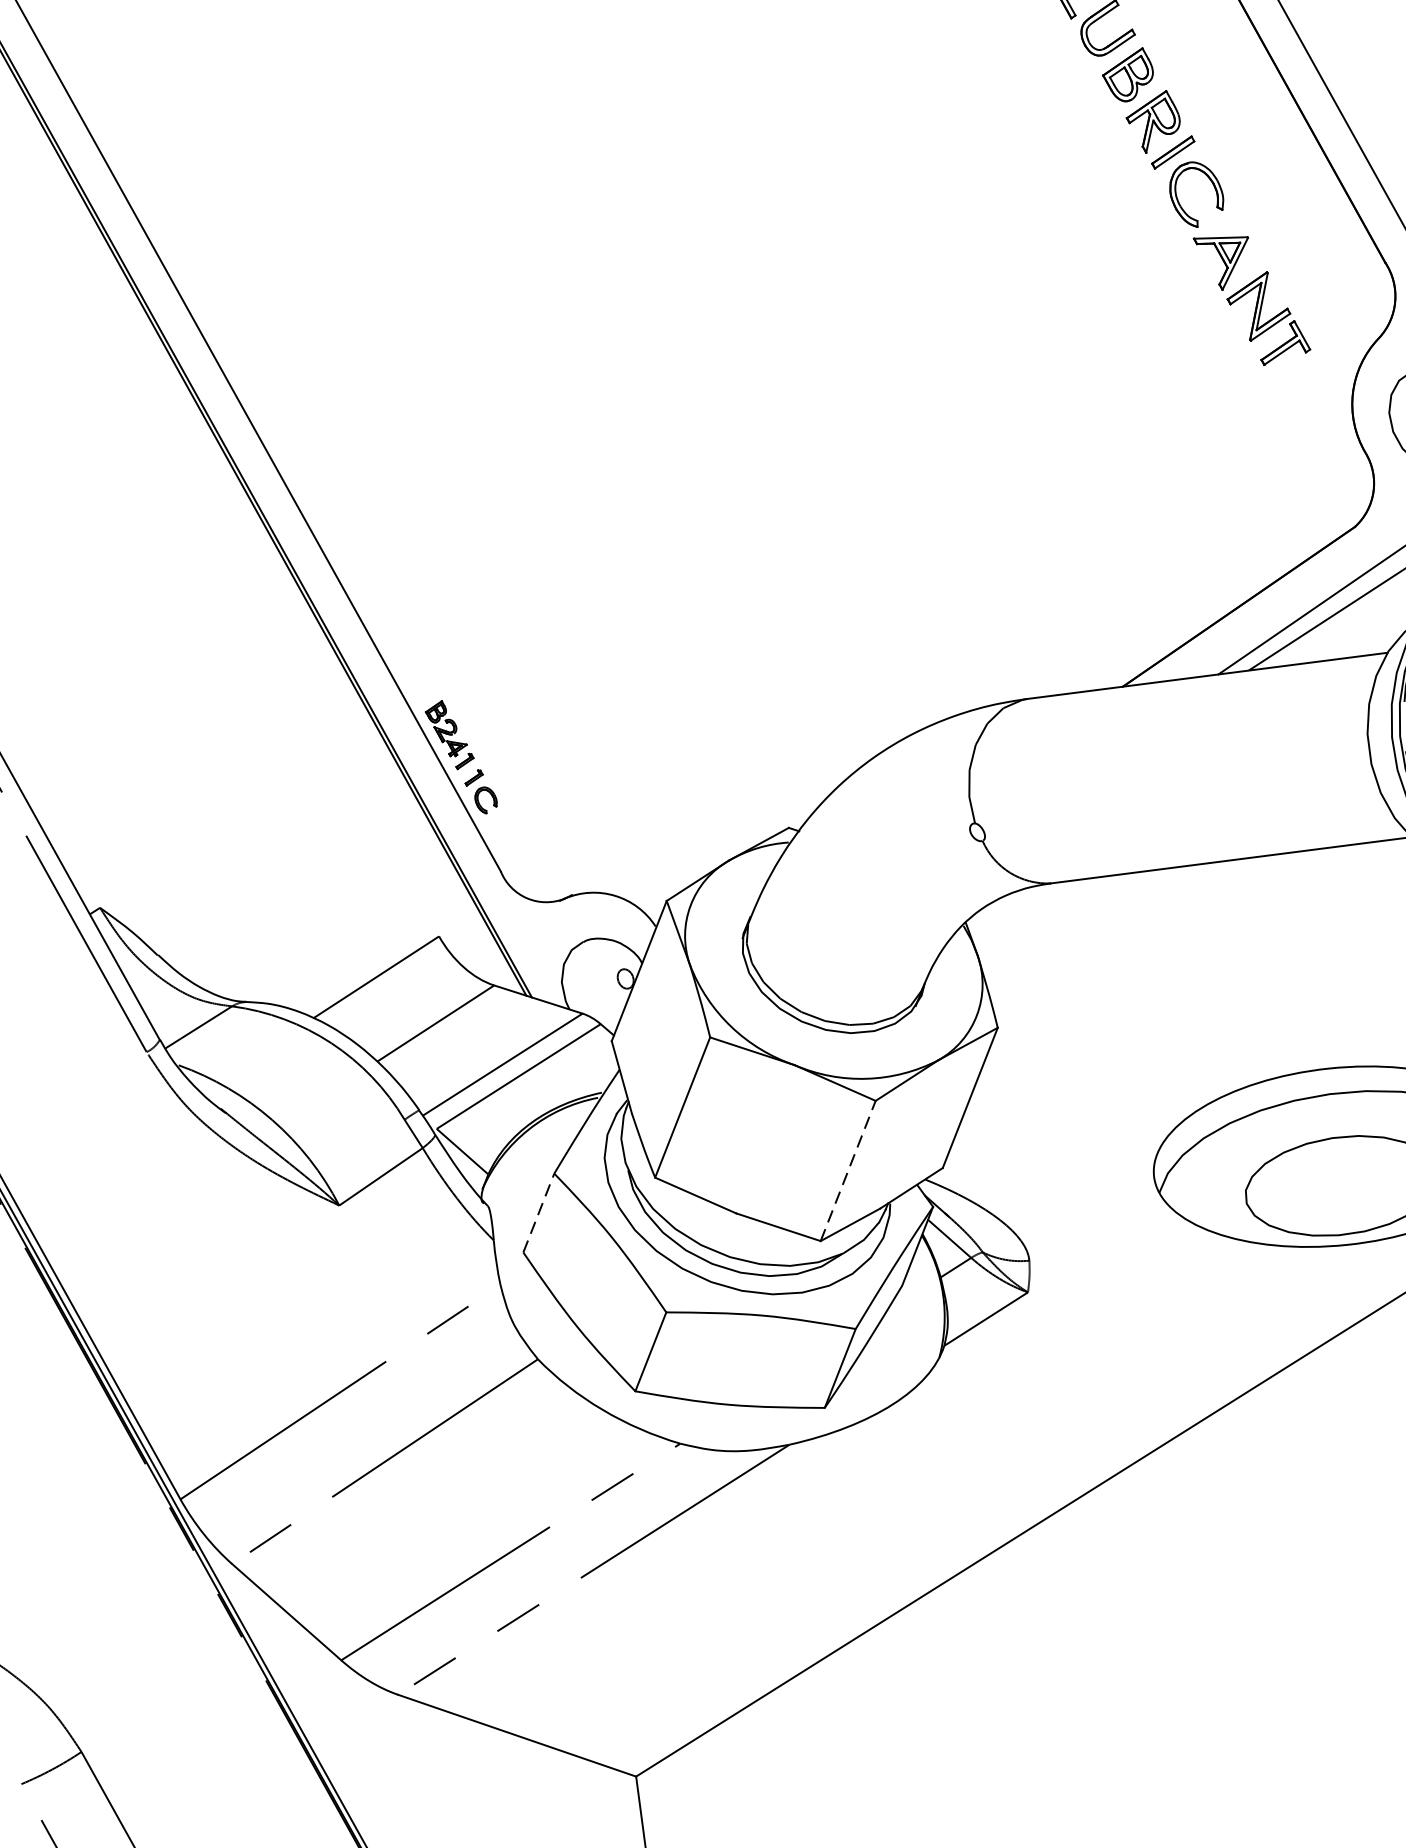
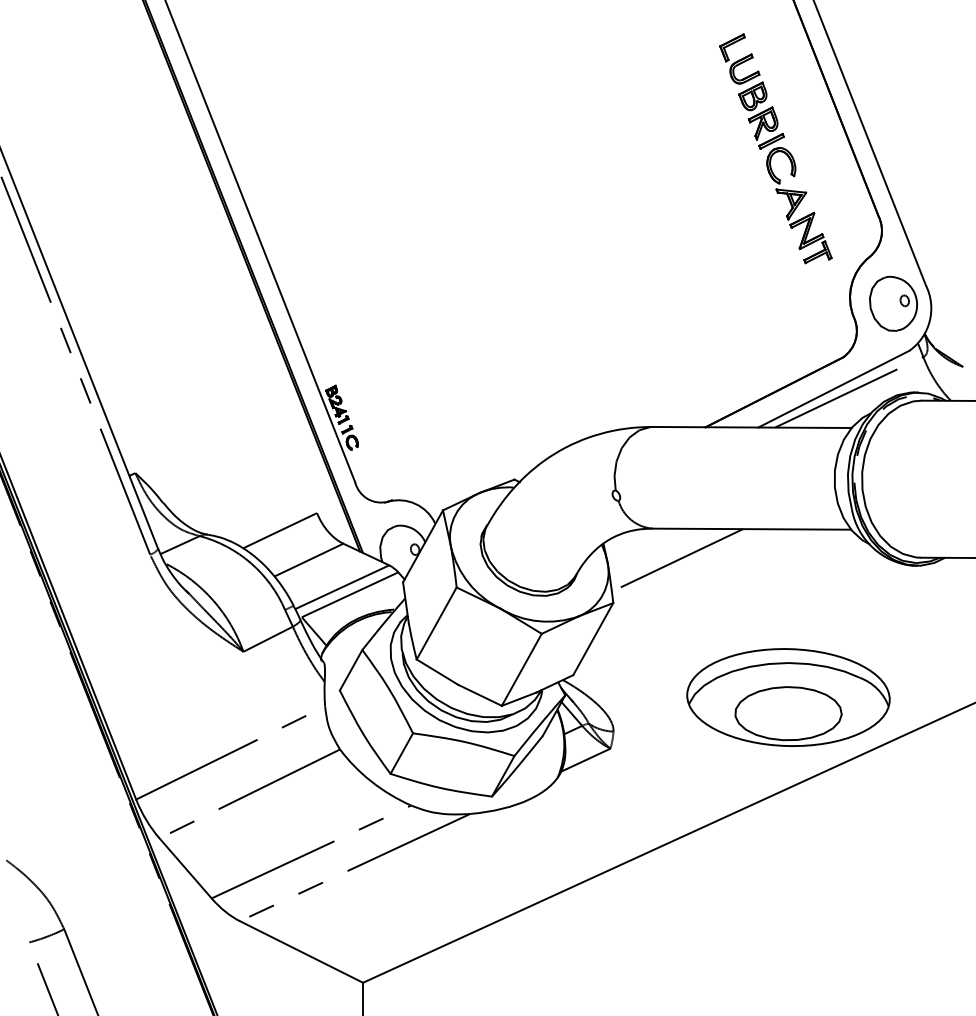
line: (1103, 935) -> (677, 560), added
line: (849, 1170) -> (522, 669), dashed -> solid
line: (539, 1211) -> (351, 669), dashed -> solid

